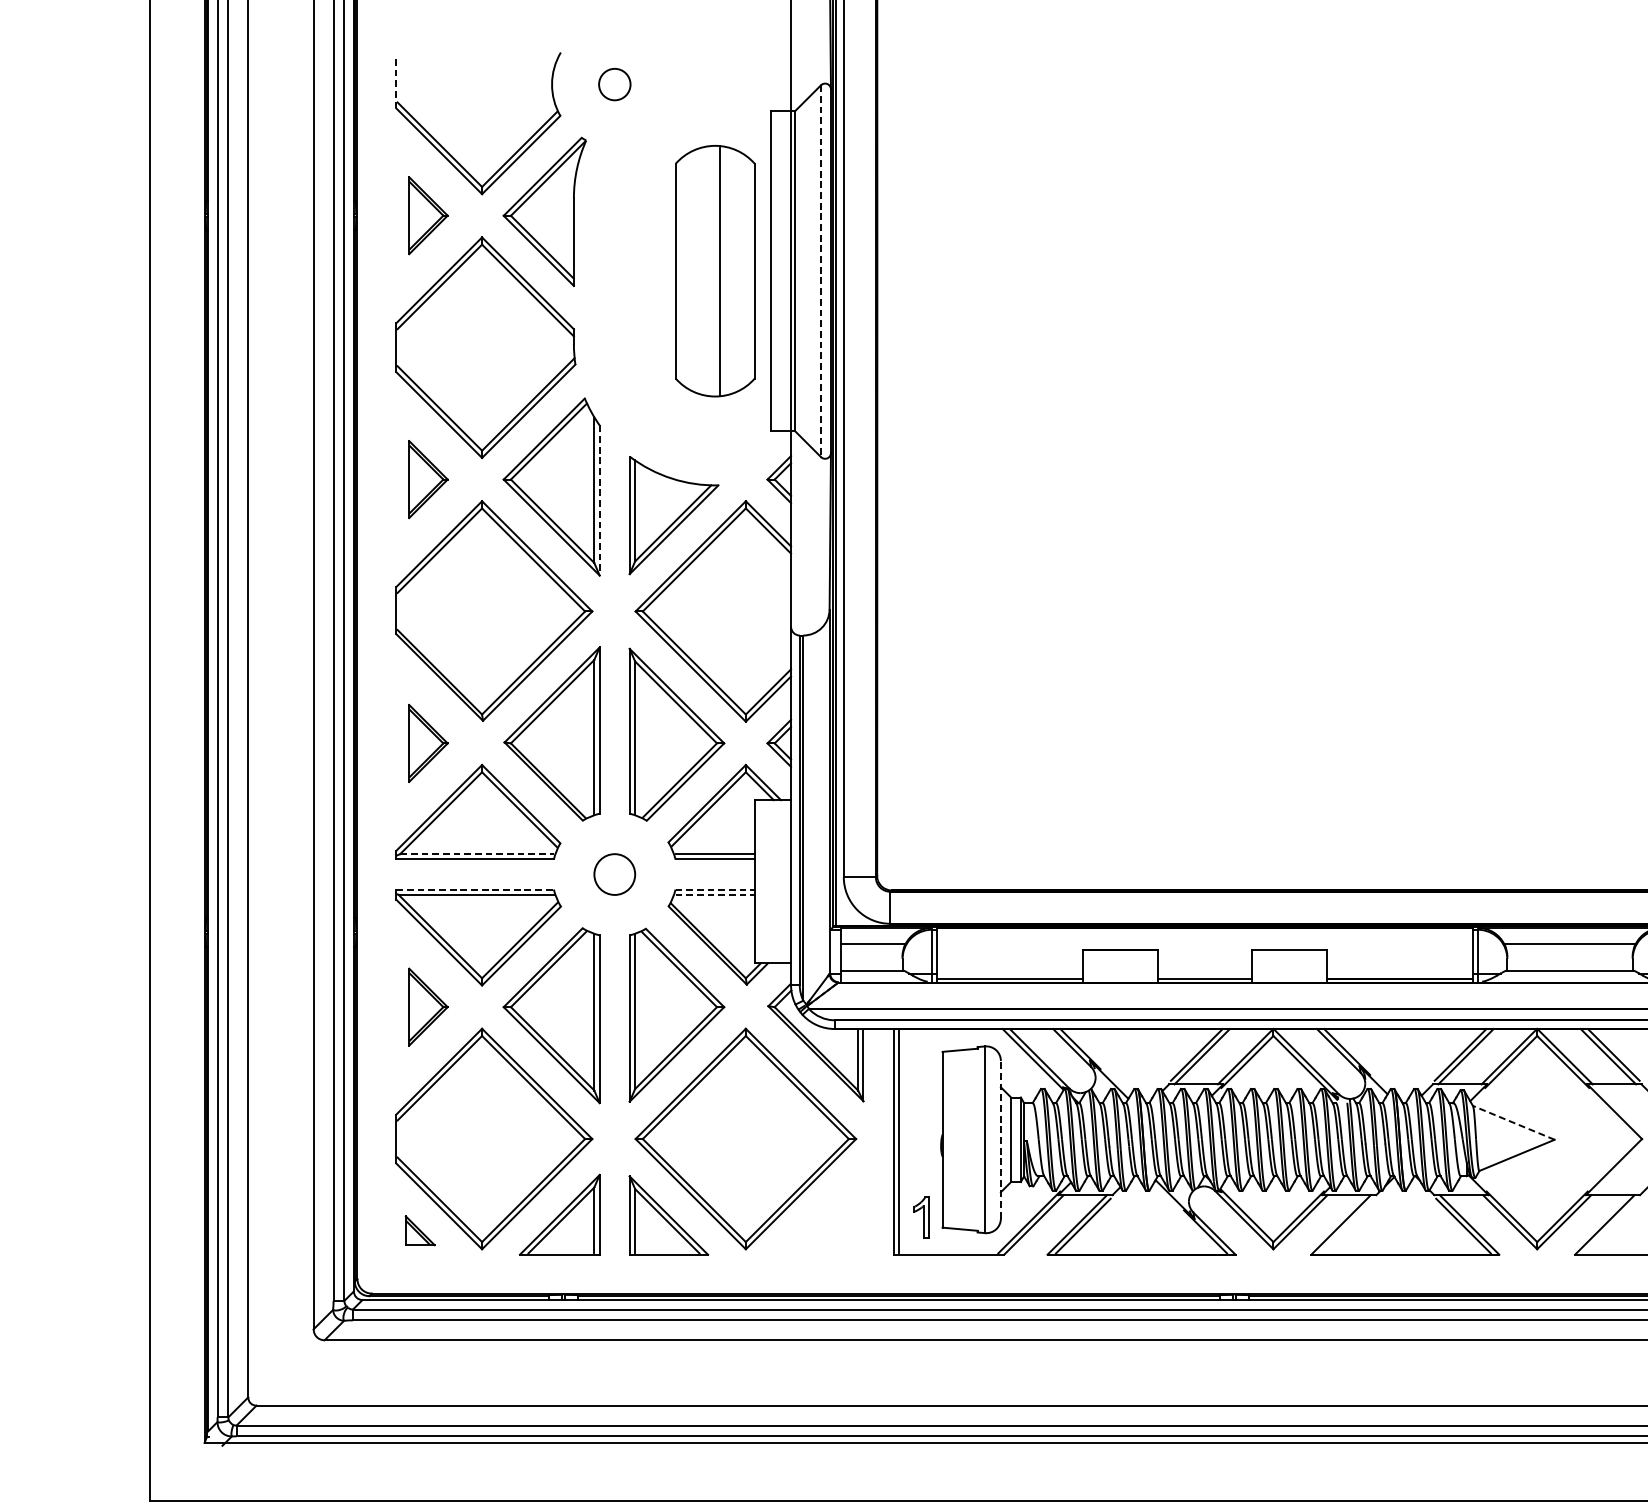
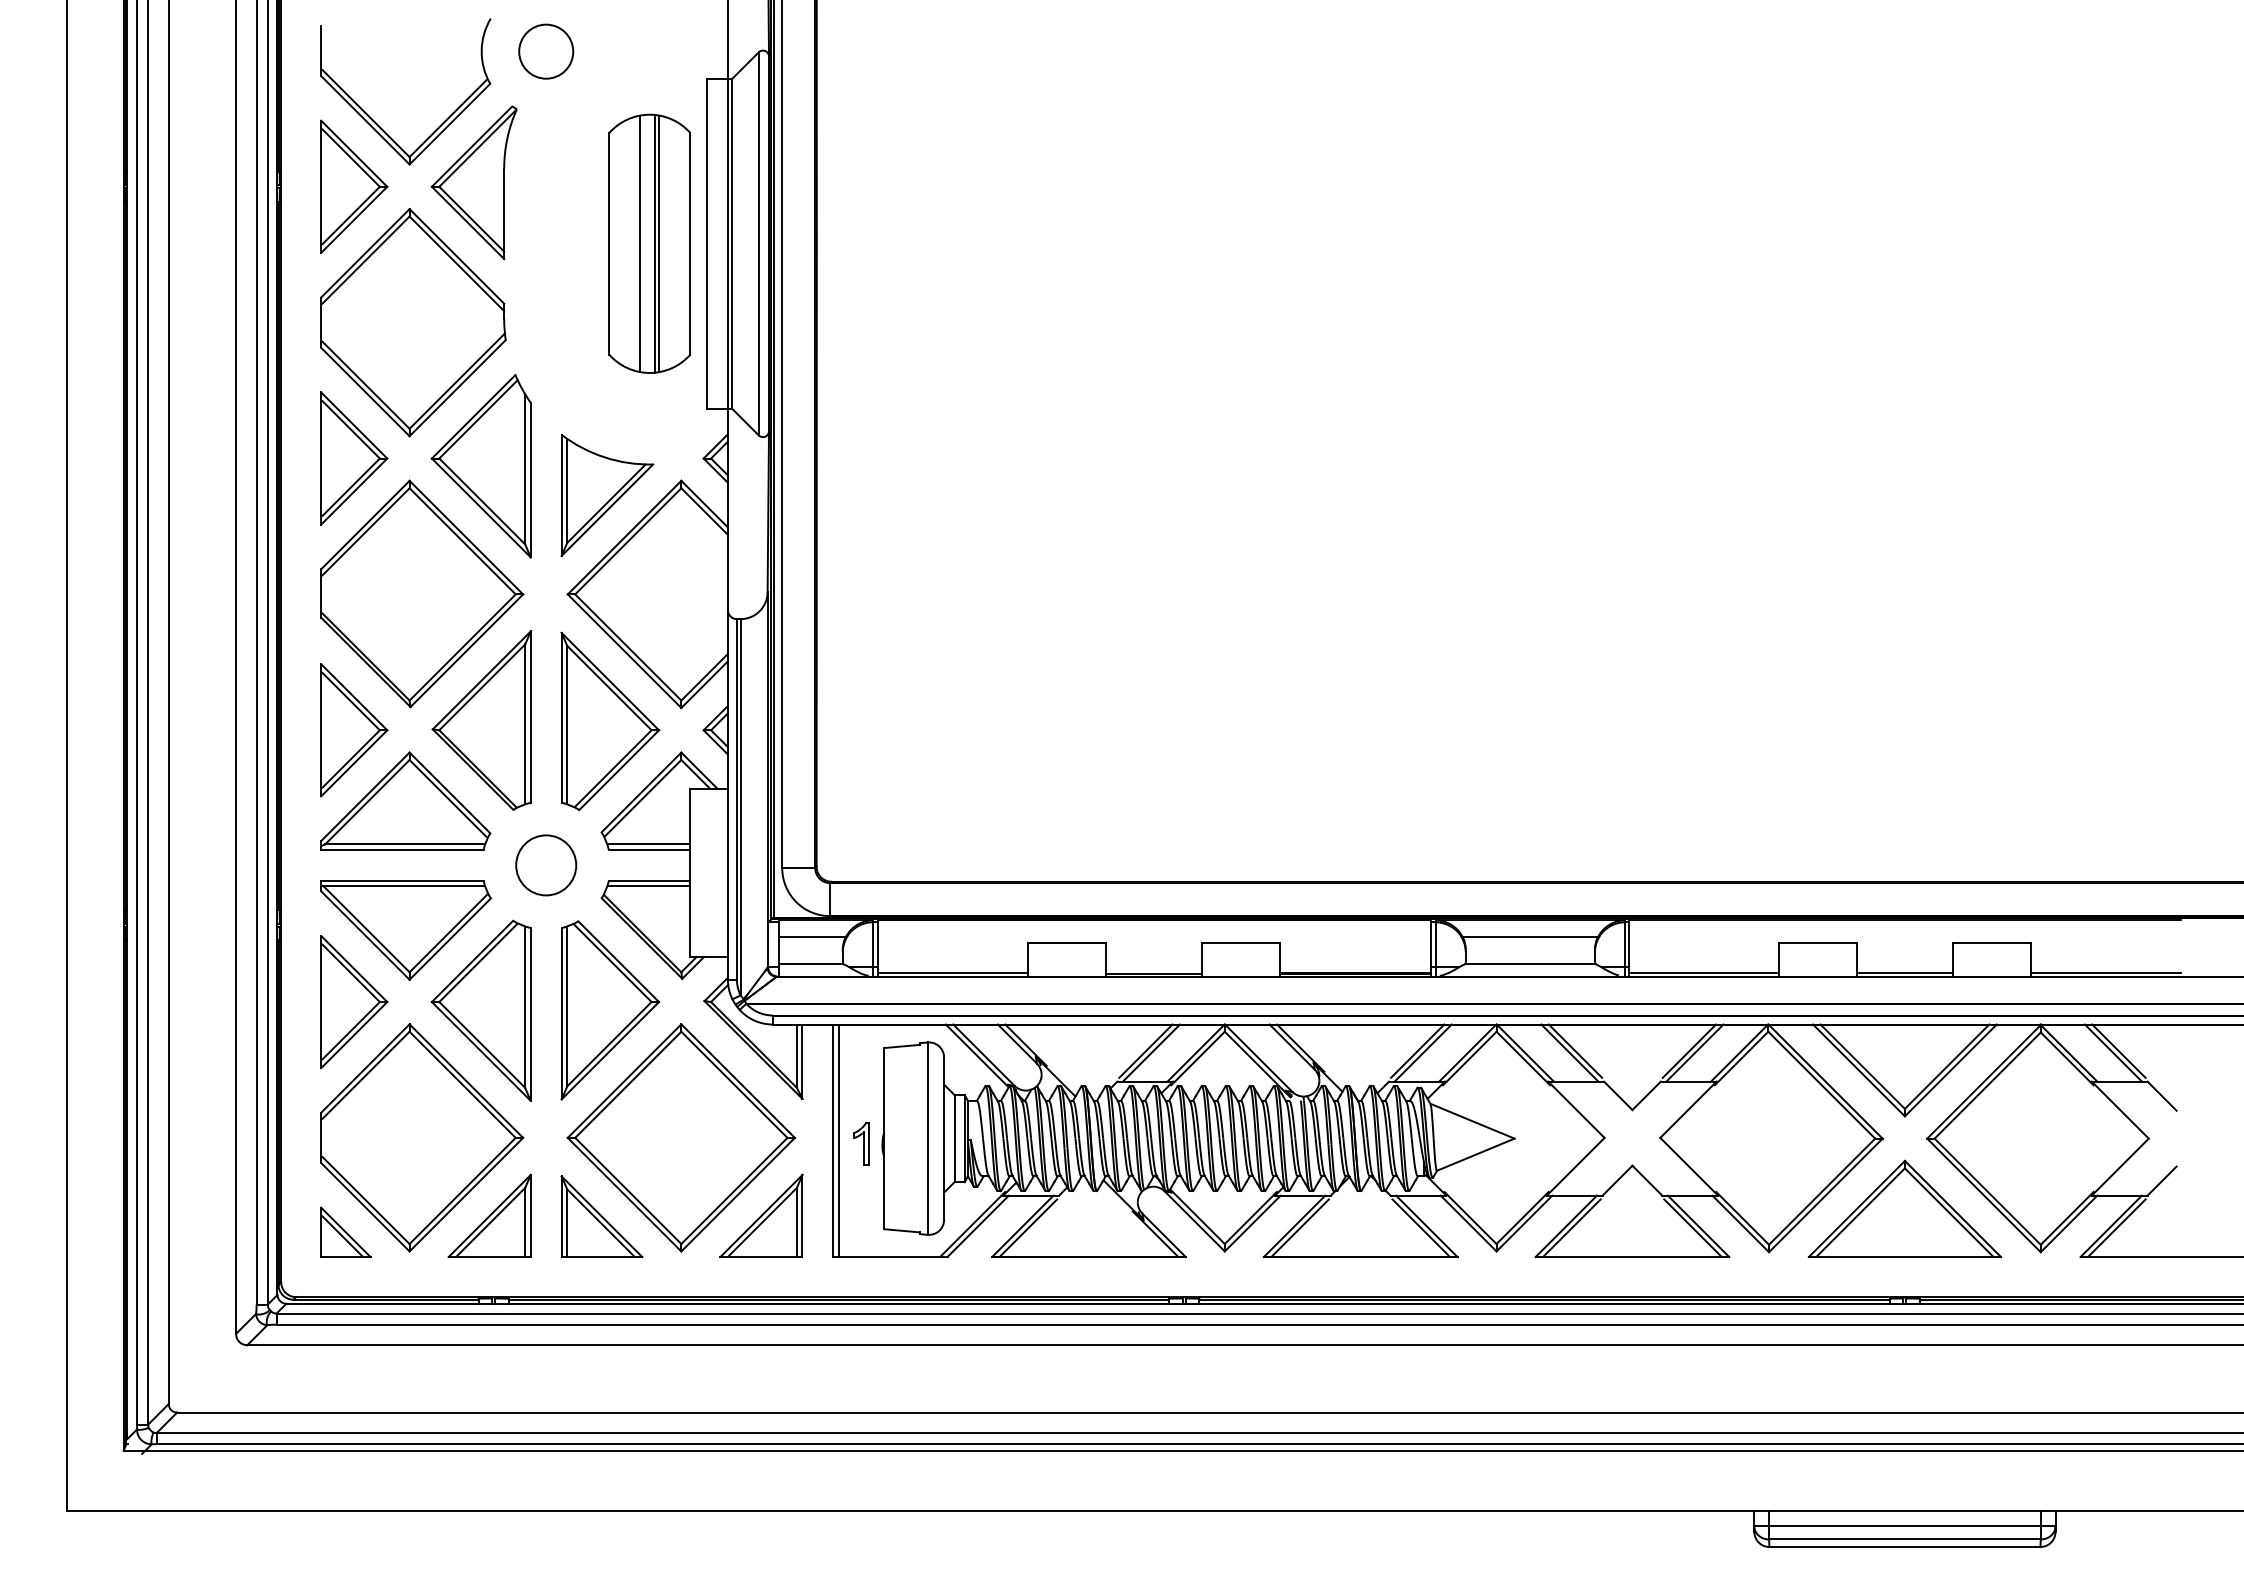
line: (396, 83) -> (321, 50), dashed -> solid
circle: (614, 84) -> (546, 51), size x1.67
part: (428, 215) -> (354, 186), size x1.67
line: (706, 270) -> (640, 243), added
line: (723, 270) -> (658, 243), added
line: (820, 270) -> (758, 243), dashed -> solid
part: (428, 479) -> (354, 458), size x1.67
line: (599, 500) -> (530, 480), dashed -> solid
part: (428, 743) -> (354, 730), size x1.67
line: (477, 854) -> (404, 844), dashed -> solid
circle: (614, 874) -> (546, 865), size x1.43
line: (475, 889) -> (402, 880), dashed -> solid
line: (714, 889) -> (649, 880), dashed -> solid
line: (714, 895) -> (649, 886), dashed -> solid
part: (428, 1006) -> (354, 1001), size x1.67
line: (1513, 1123) -> (1472, 1121), dashed -> solid
line: (1001, 1139) -> (944, 1138), dashed -> solid
part: (823, 1214) -> (761, 1215), added
part: (920, 1217) -> (861, 1143), moved
line: (1346, 1226) -> (1300, 1227), added
line: (1610, 1226) -> (1572, 1227), added
part: (419, 1230) -> (345, 1232), size x1.67

